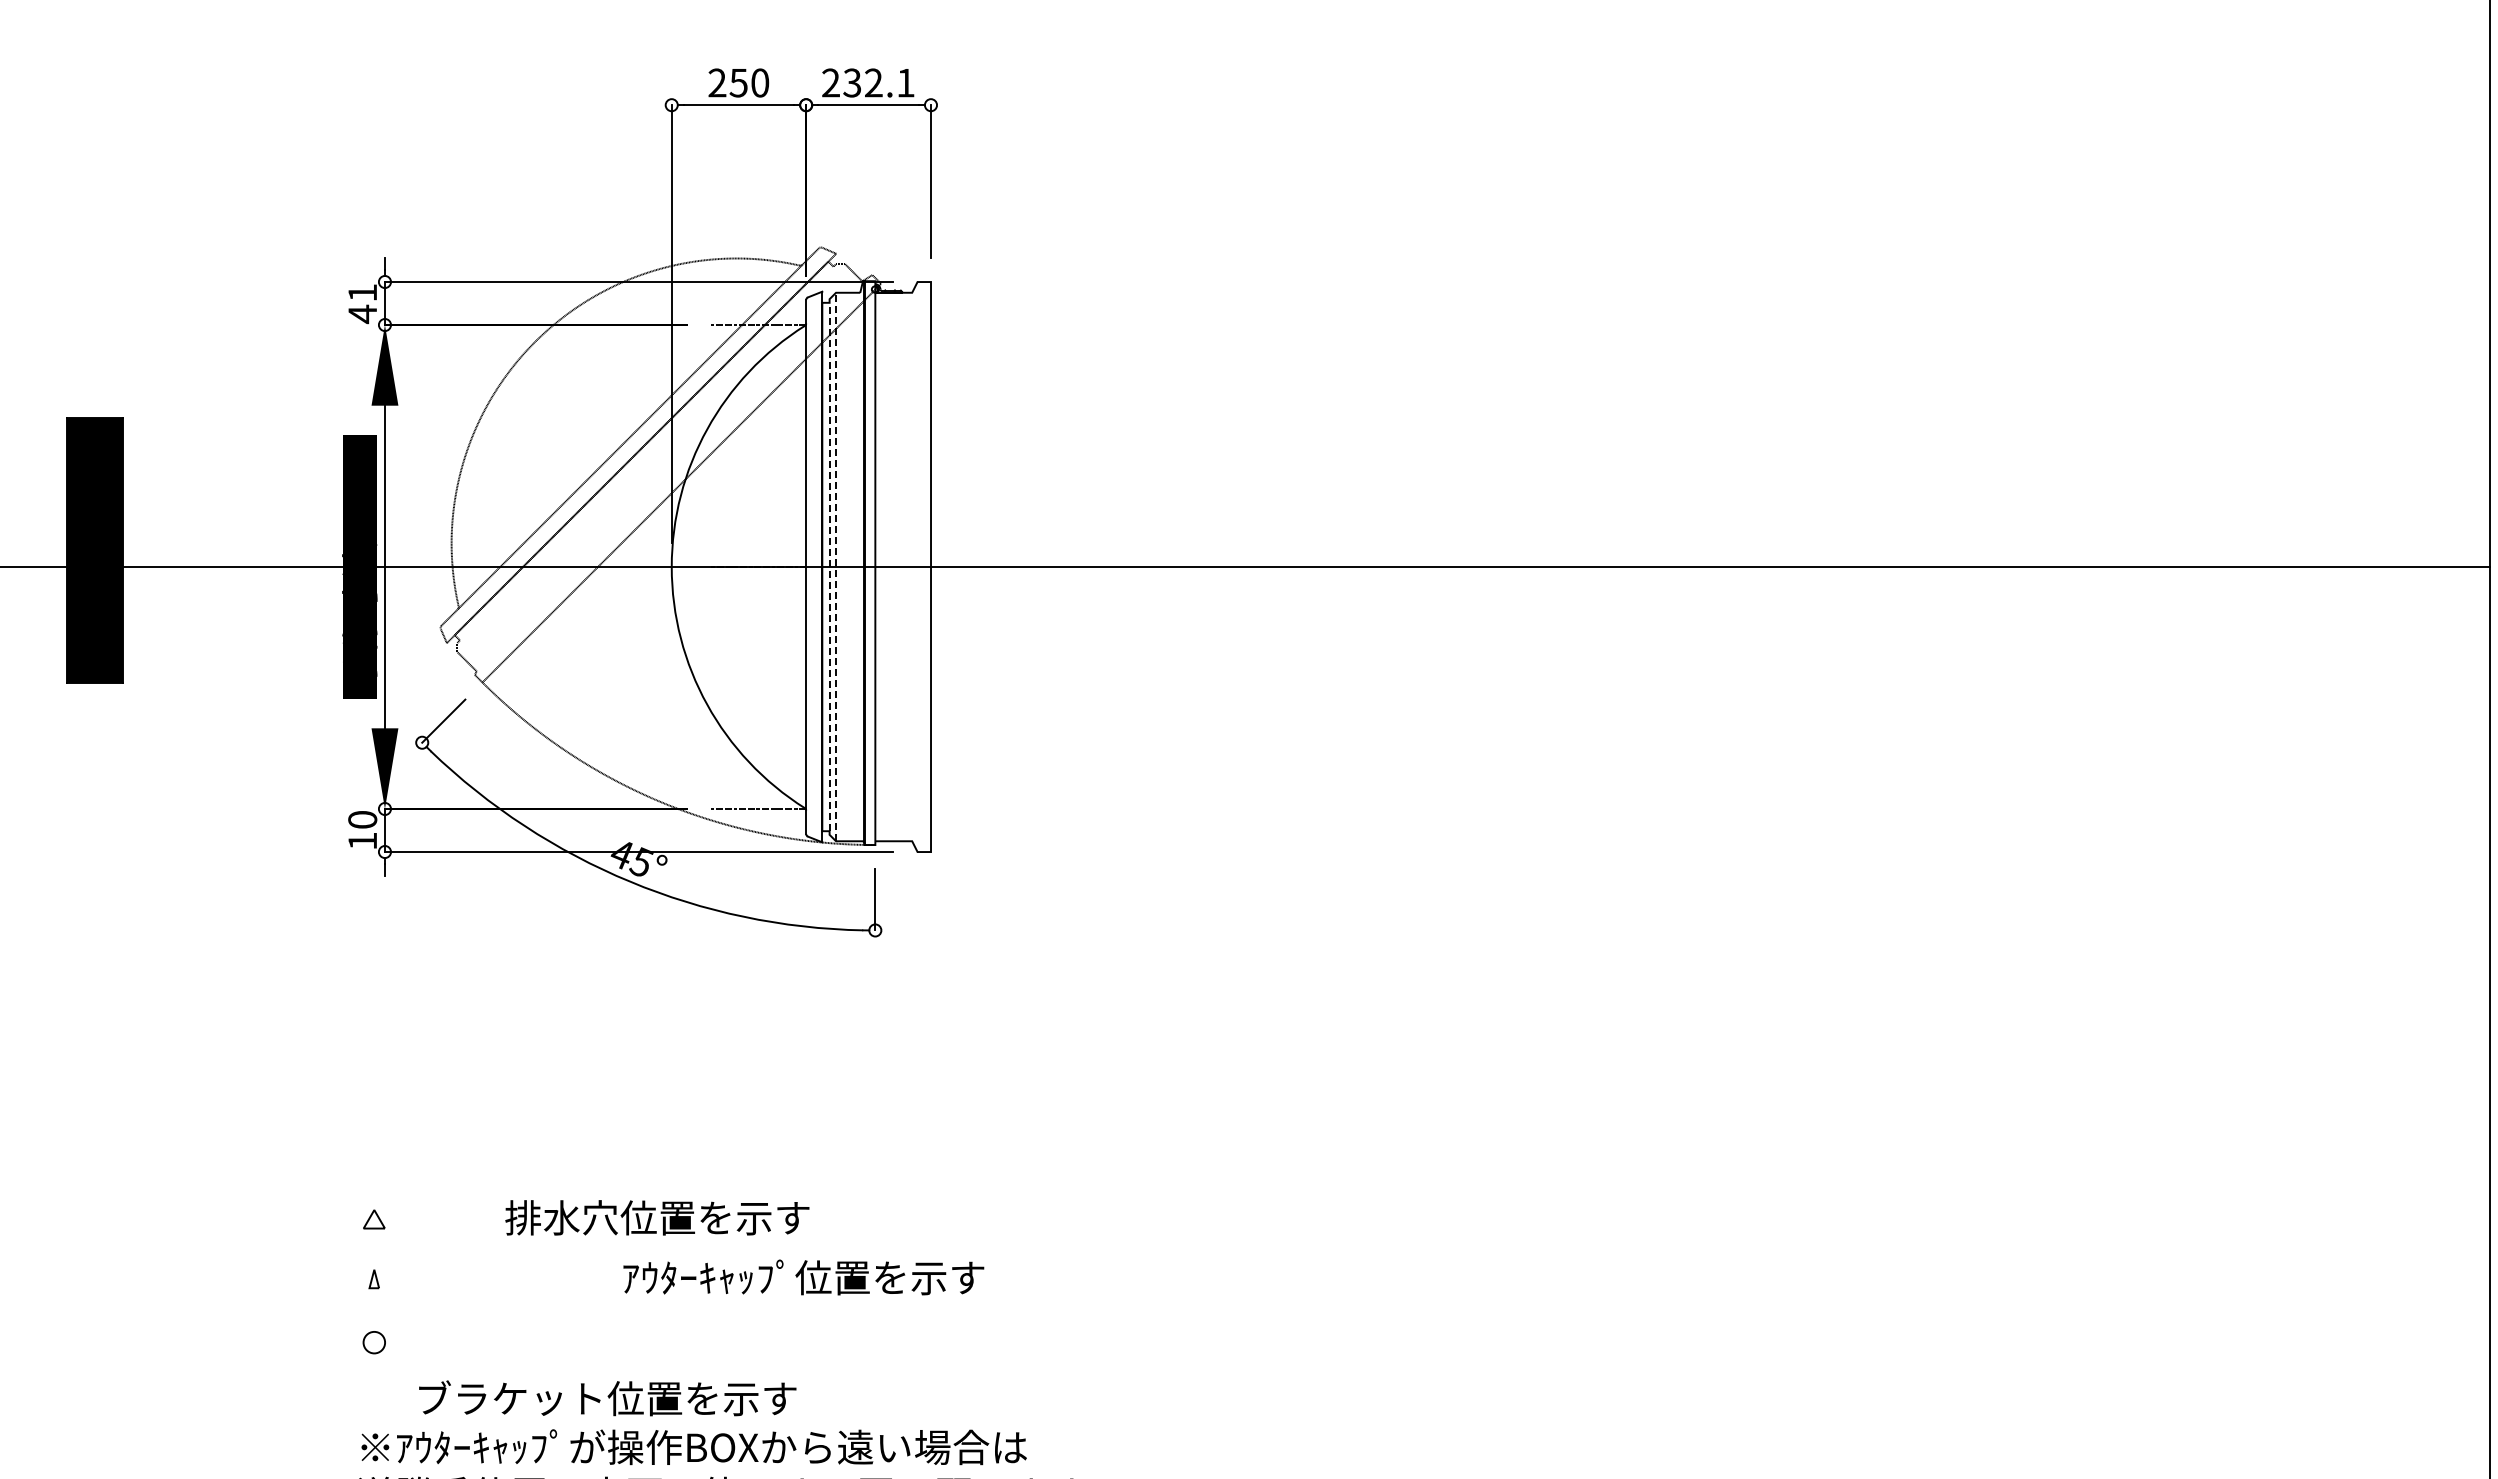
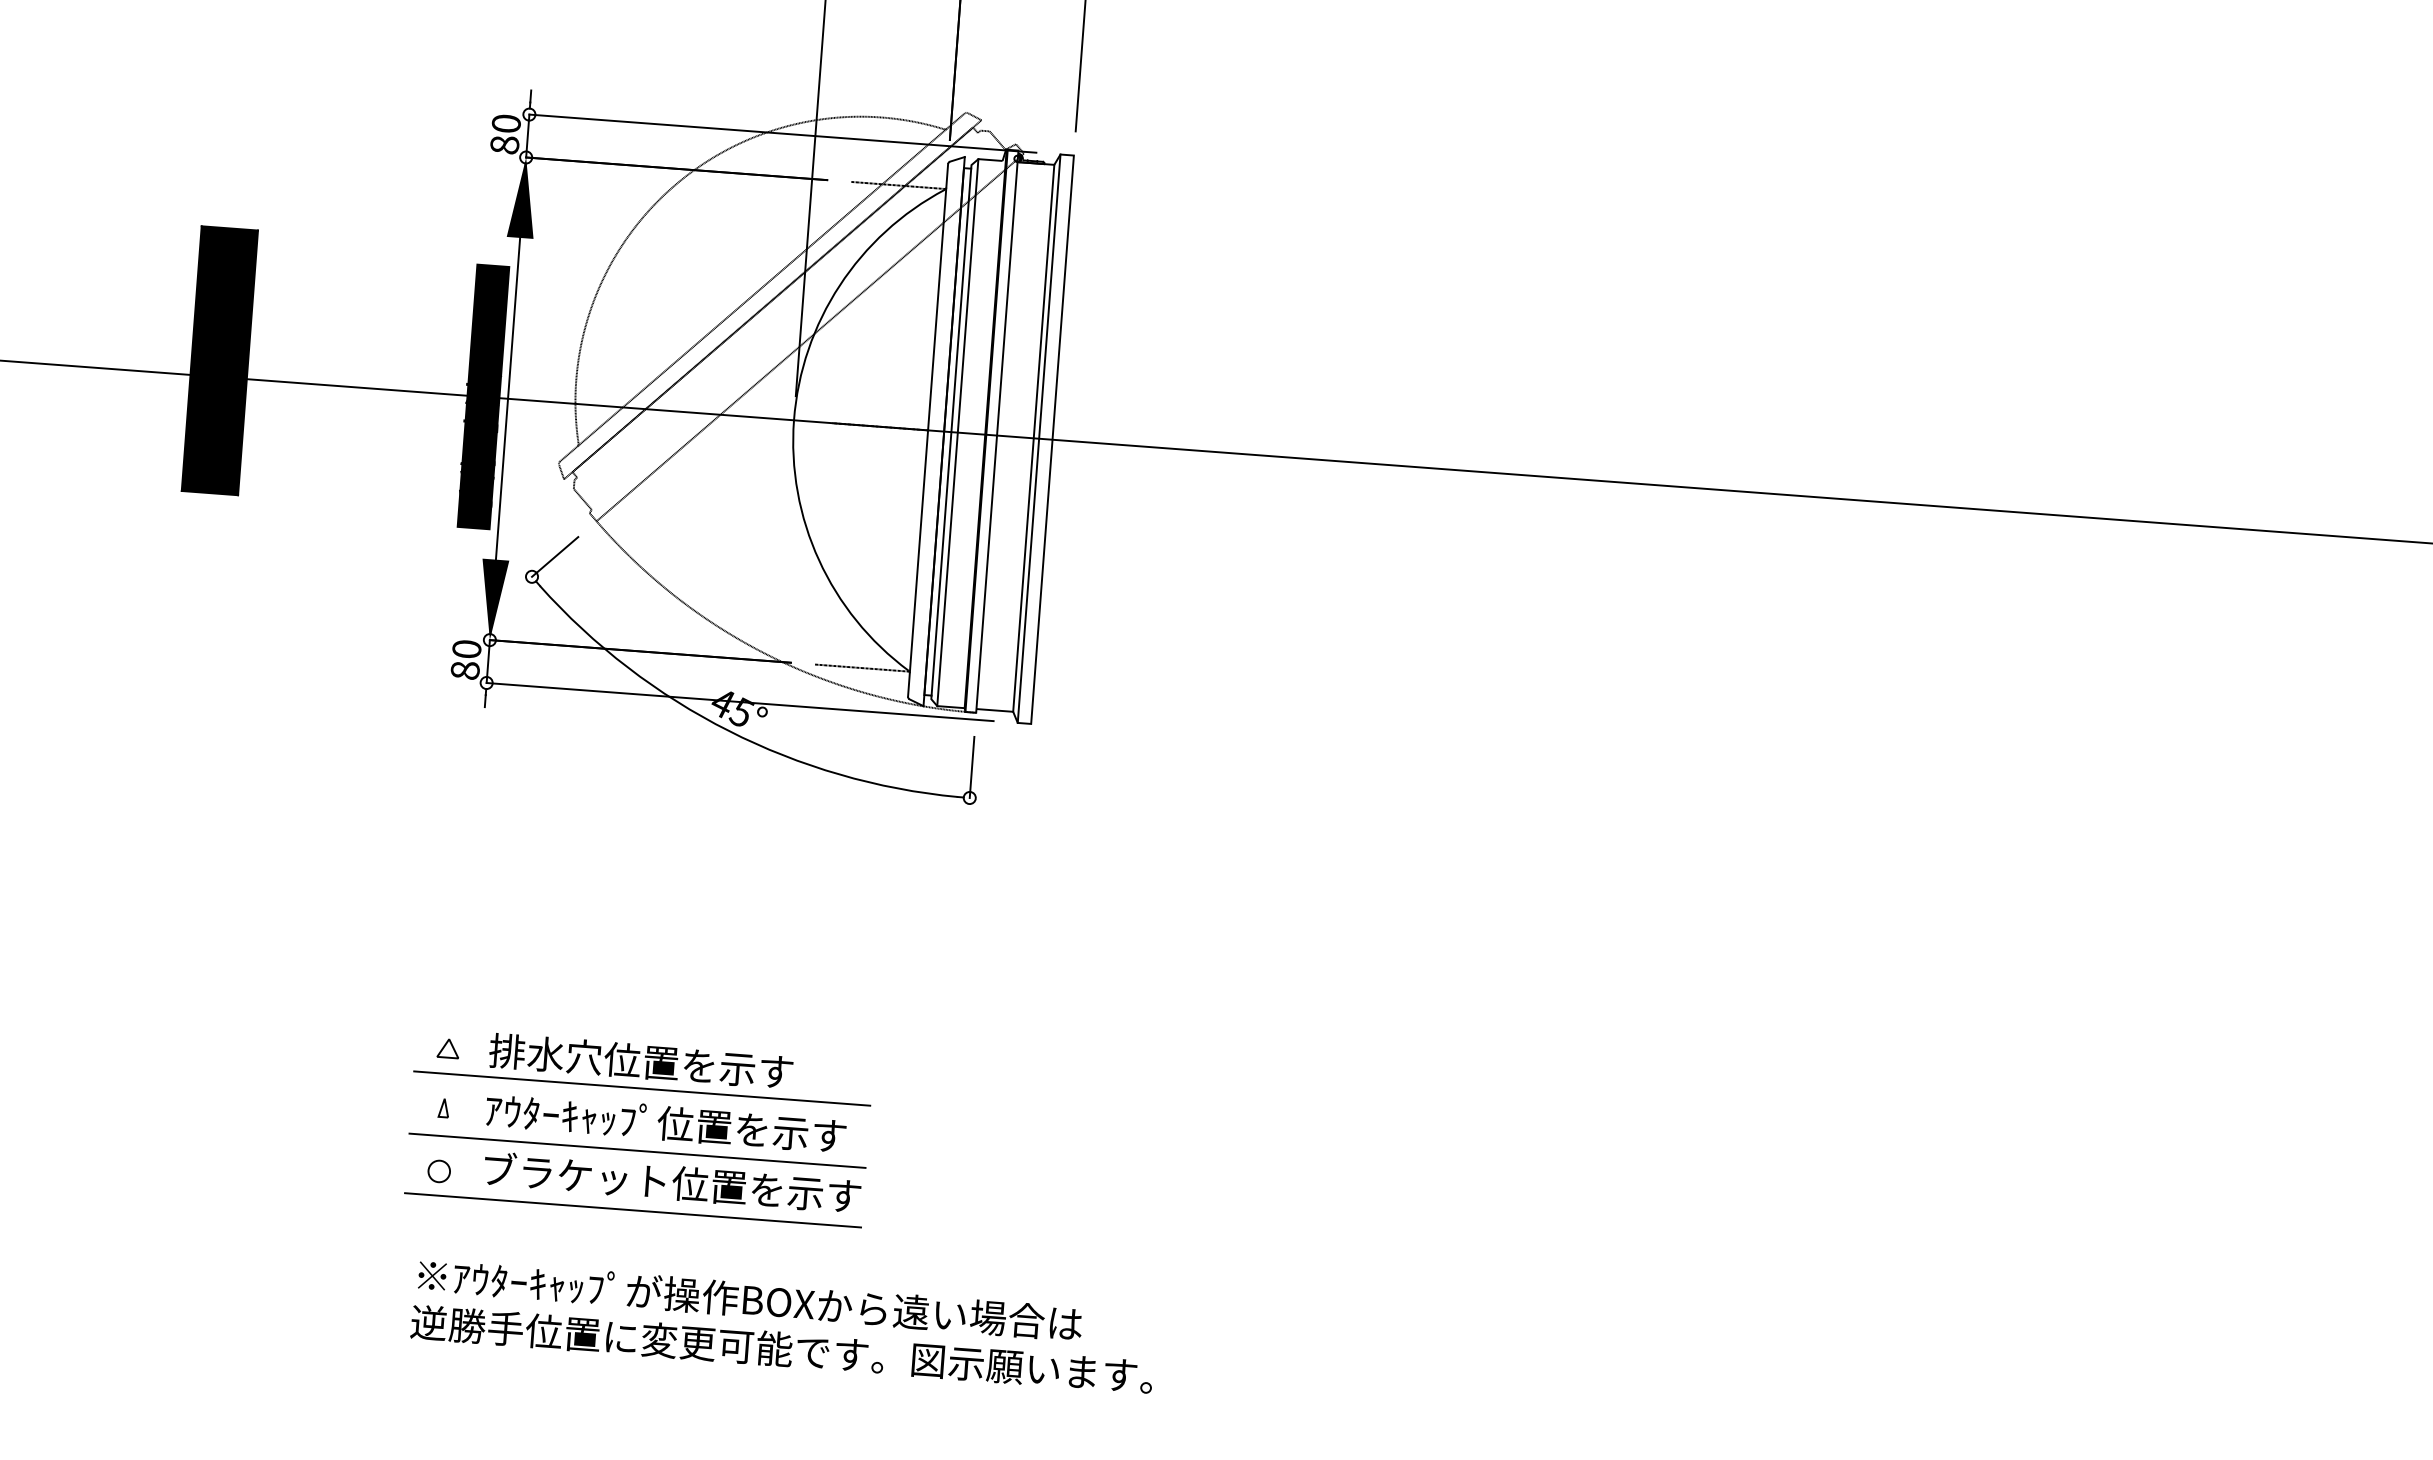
text: (362, 304) -> (505, 135), 41 -> 80
line: (829, 566) -> (951, 431), dashed -> solid
line: (836, 566) -> (958, 432), dashed -> solid
line: (912, 566) -> (1034, 437), added
line: (917, 567) -> (1039, 439), added
text: (362, 840) -> (465, 669), 10 -> 80
text: (657, 1217) -> (641, 1061), moved
line: (570, 1244) -> (642, 1088), added
text: (803, 1277) -> (665, 1123), moved
line: (570, 1307) -> (637, 1151), added
line: (570, 1366) -> (633, 1209), added
text: (607, 1398) -> (672, 1182), moved

